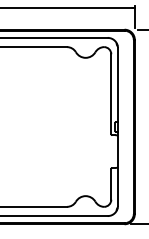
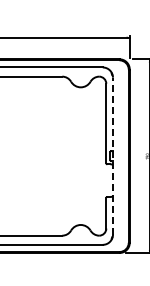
line: (117, 126) -> (112, 155), solid -> dashed

